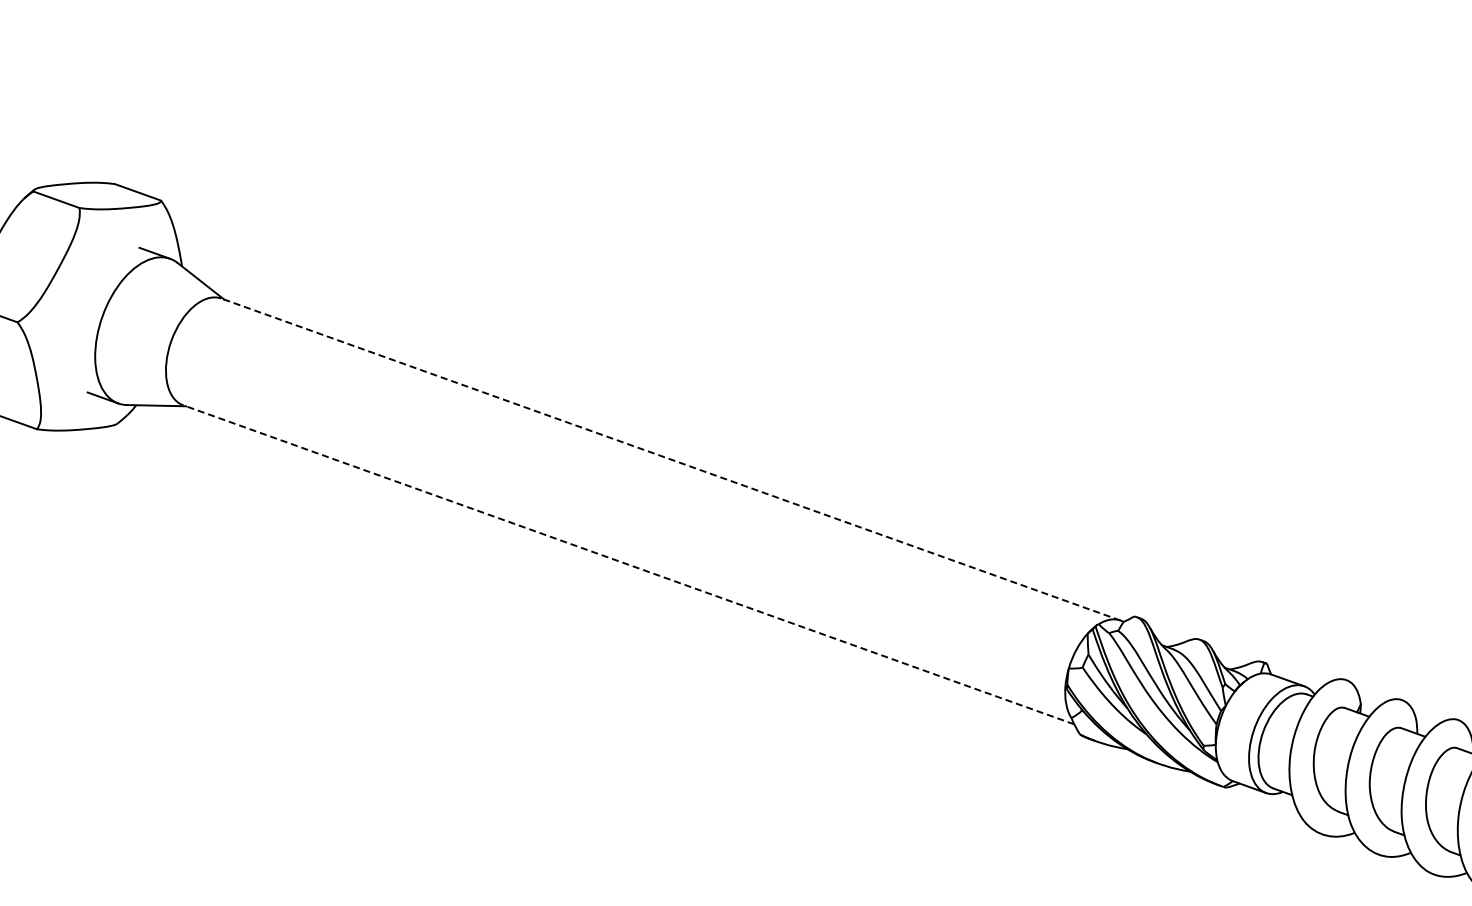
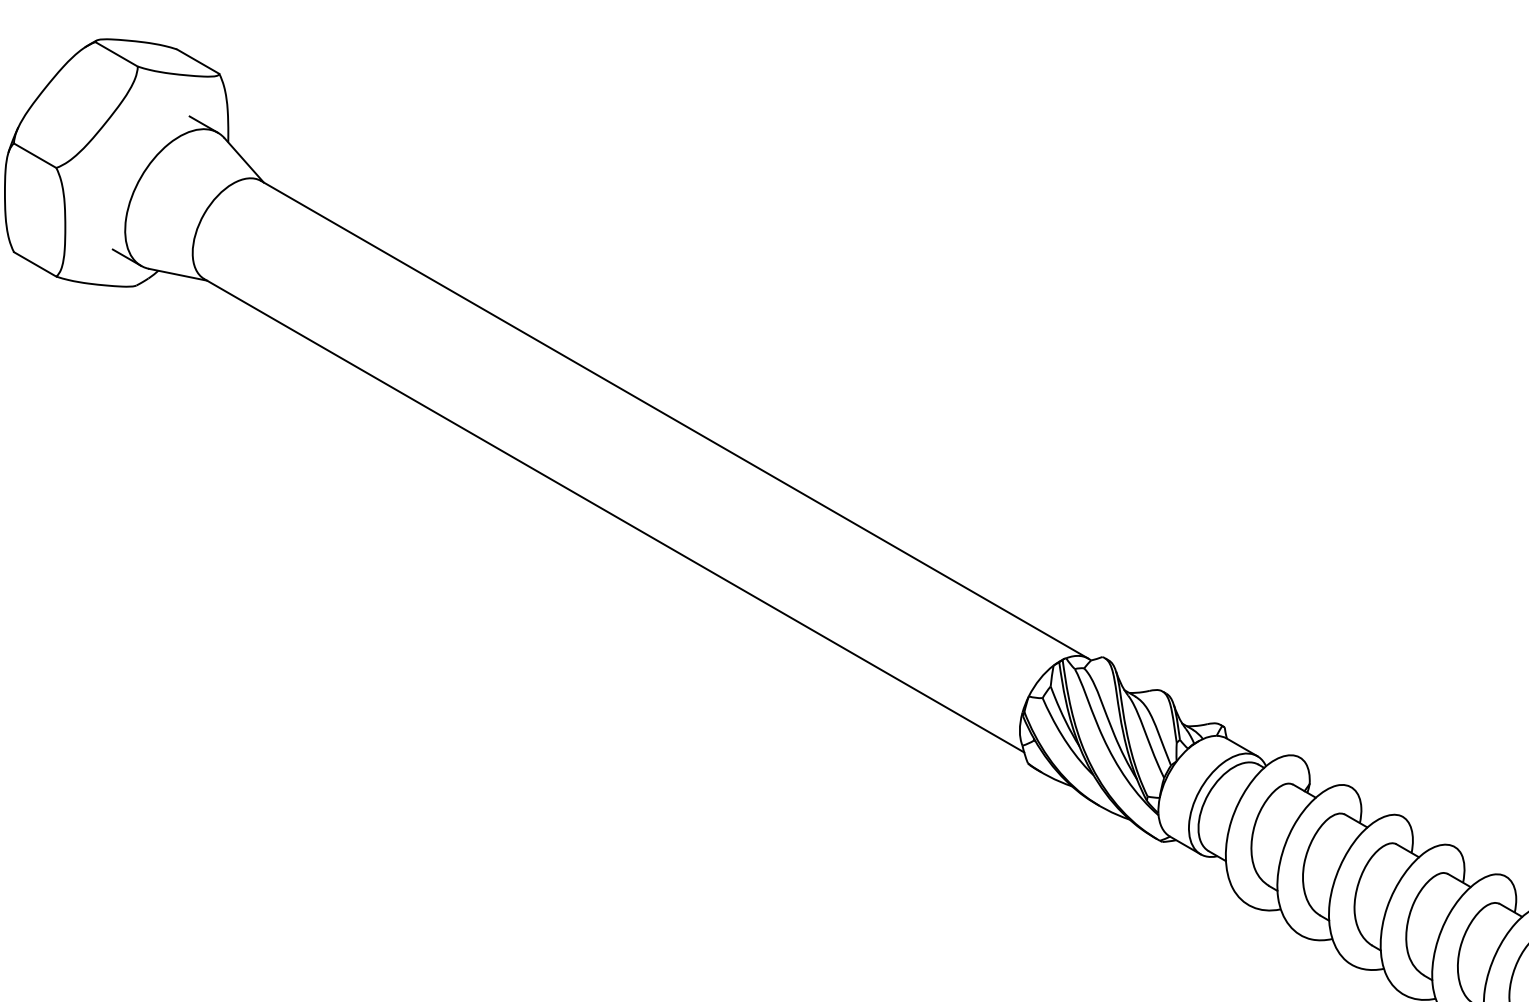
line: (670, 459) -> (674, 419), dashed -> solid
line: (627, 564) -> (613, 515), dashed -> solid

